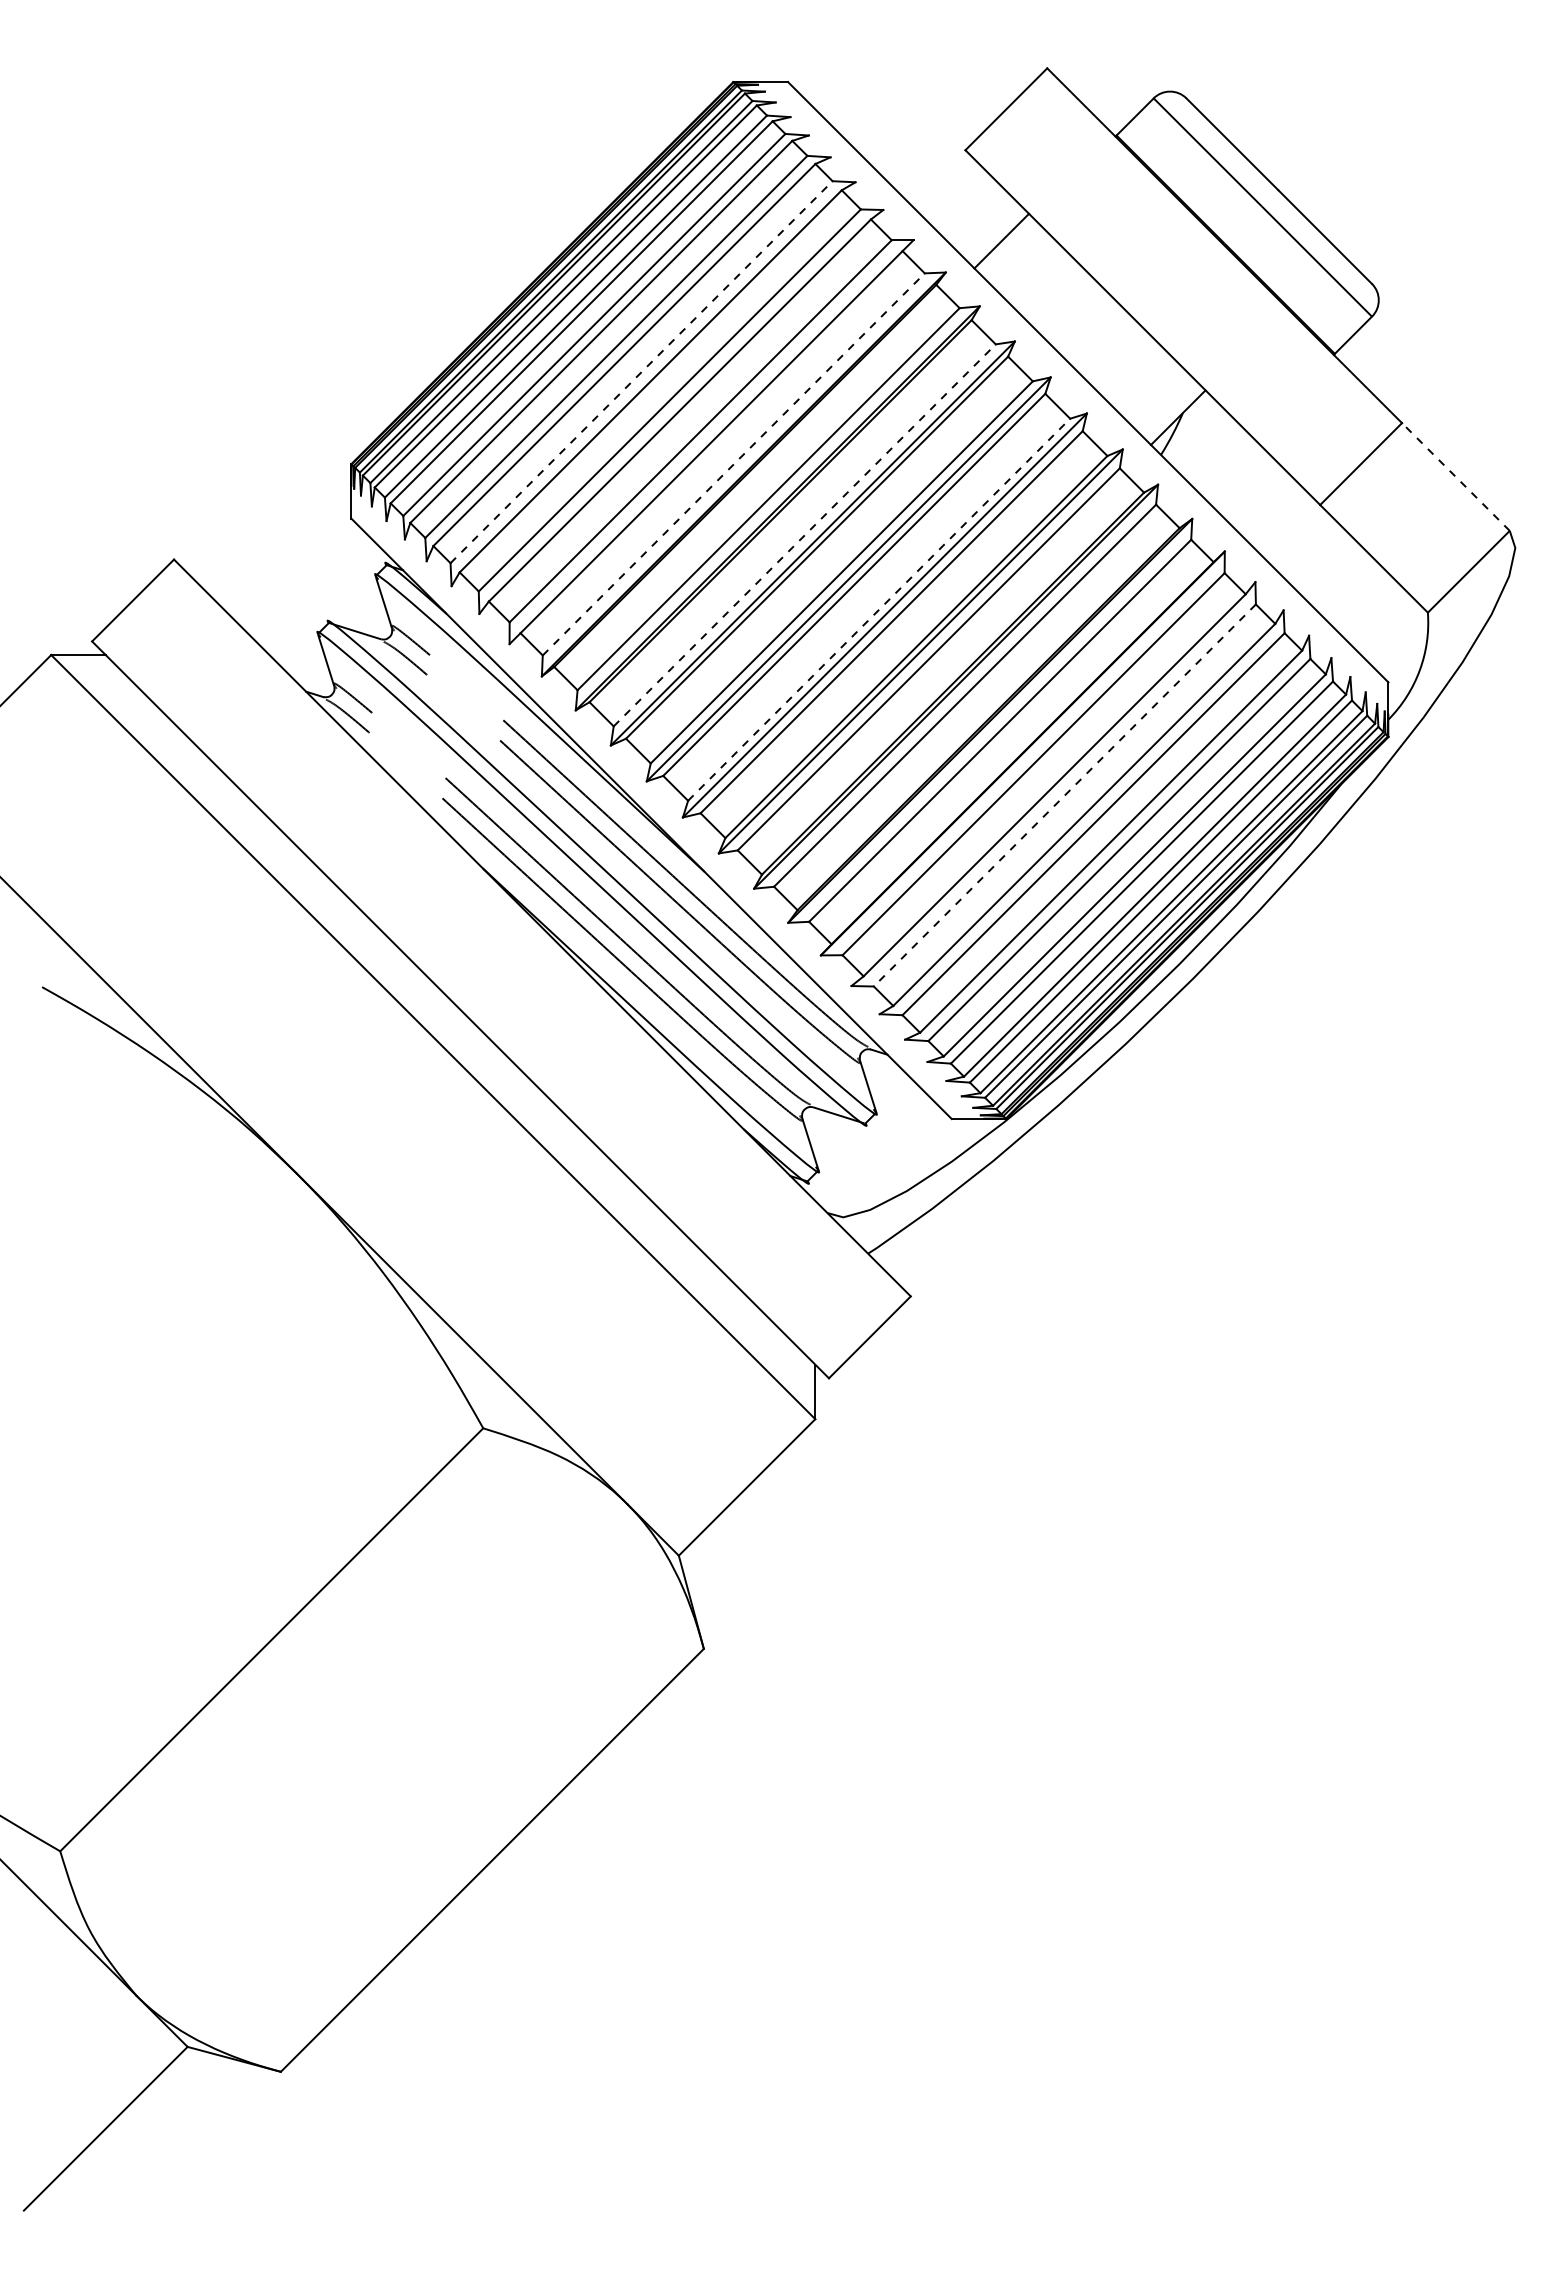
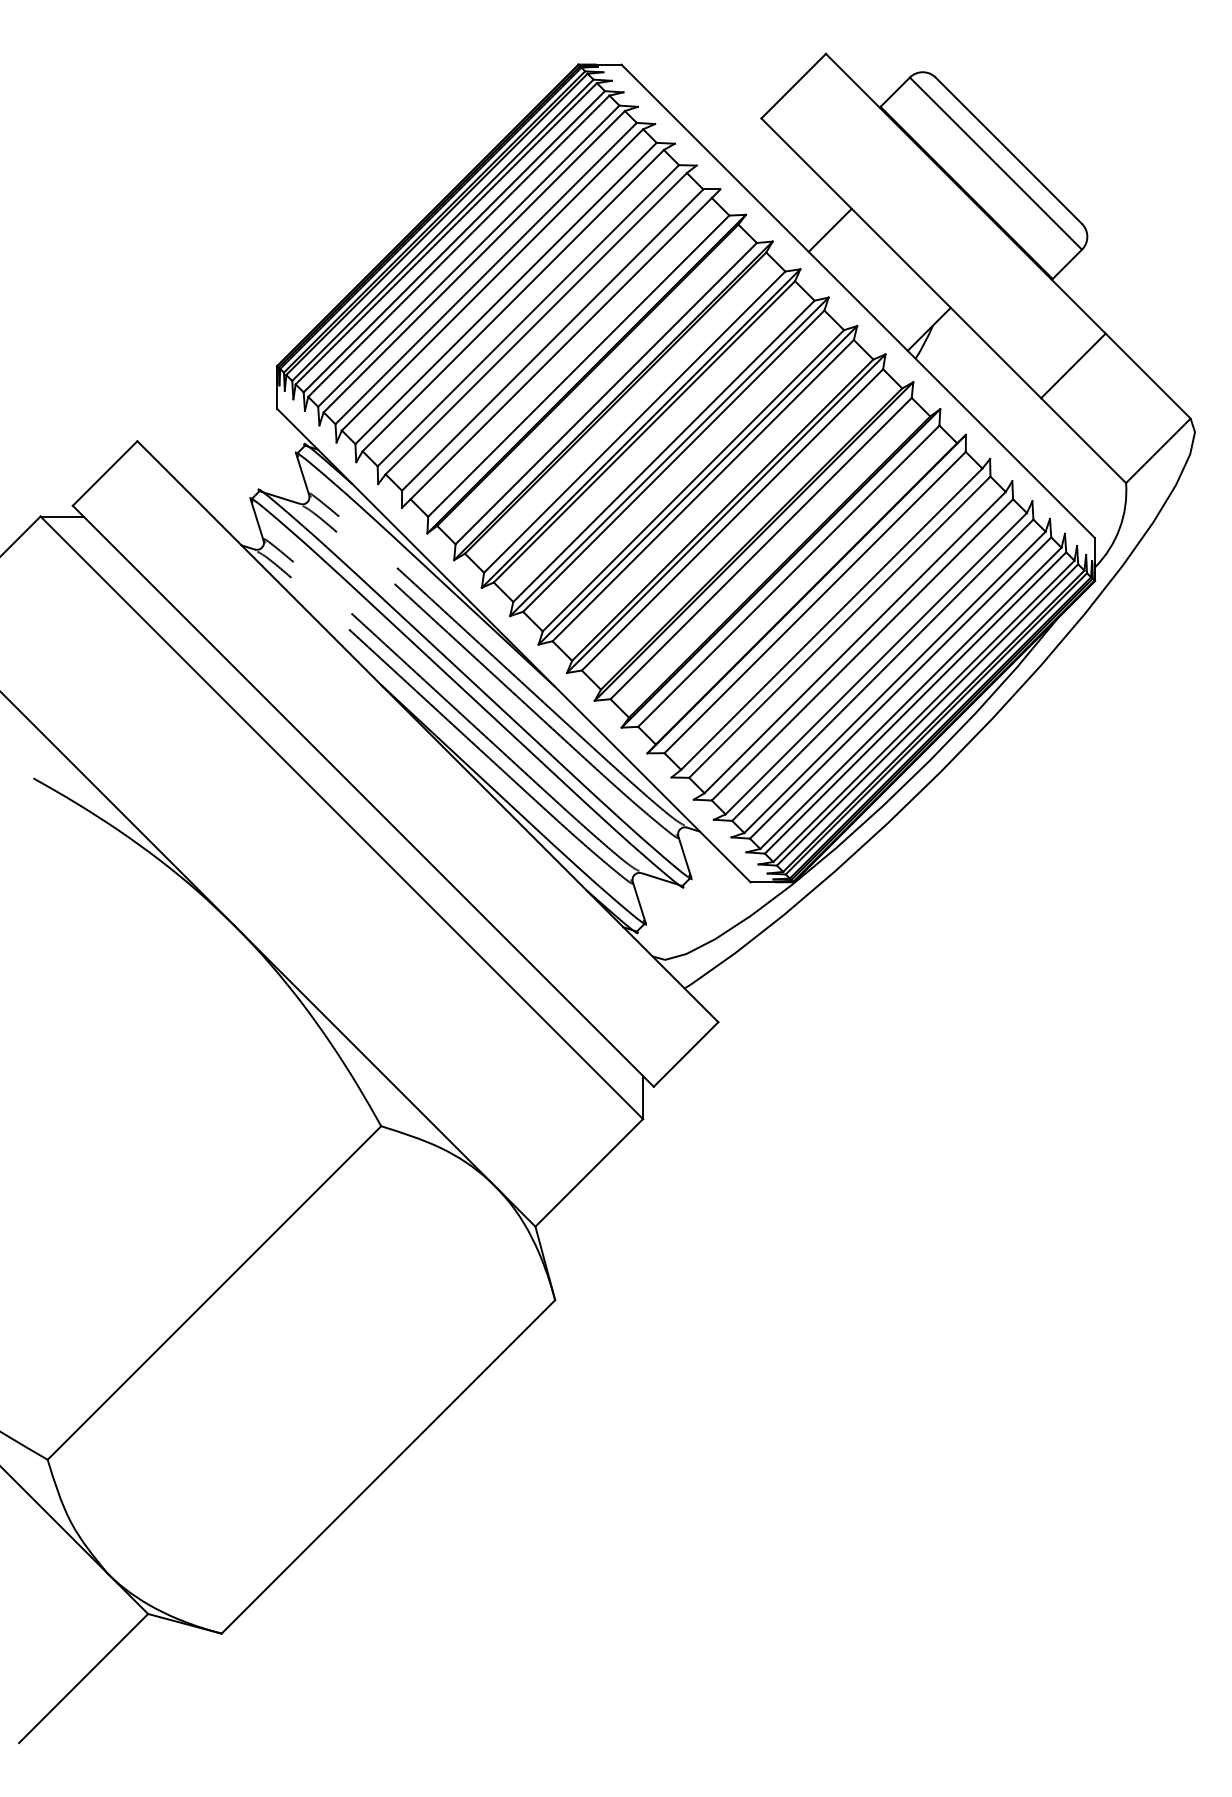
line: (1001, 240) -> (830, 229), moved
line: (641, 371) -> (506, 292), dashed -> solid
line: (734, 464) -> (579, 366), dashed -> solid
line: (1455, 476) -> (1147, 375), dashed -> solid
line: (805, 535) -> (635, 422), dashed -> solid
line: (879, 609) -> (693, 480), dashed -> solid
line: (1064, 795) -> (839, 627), dashed -> solid

